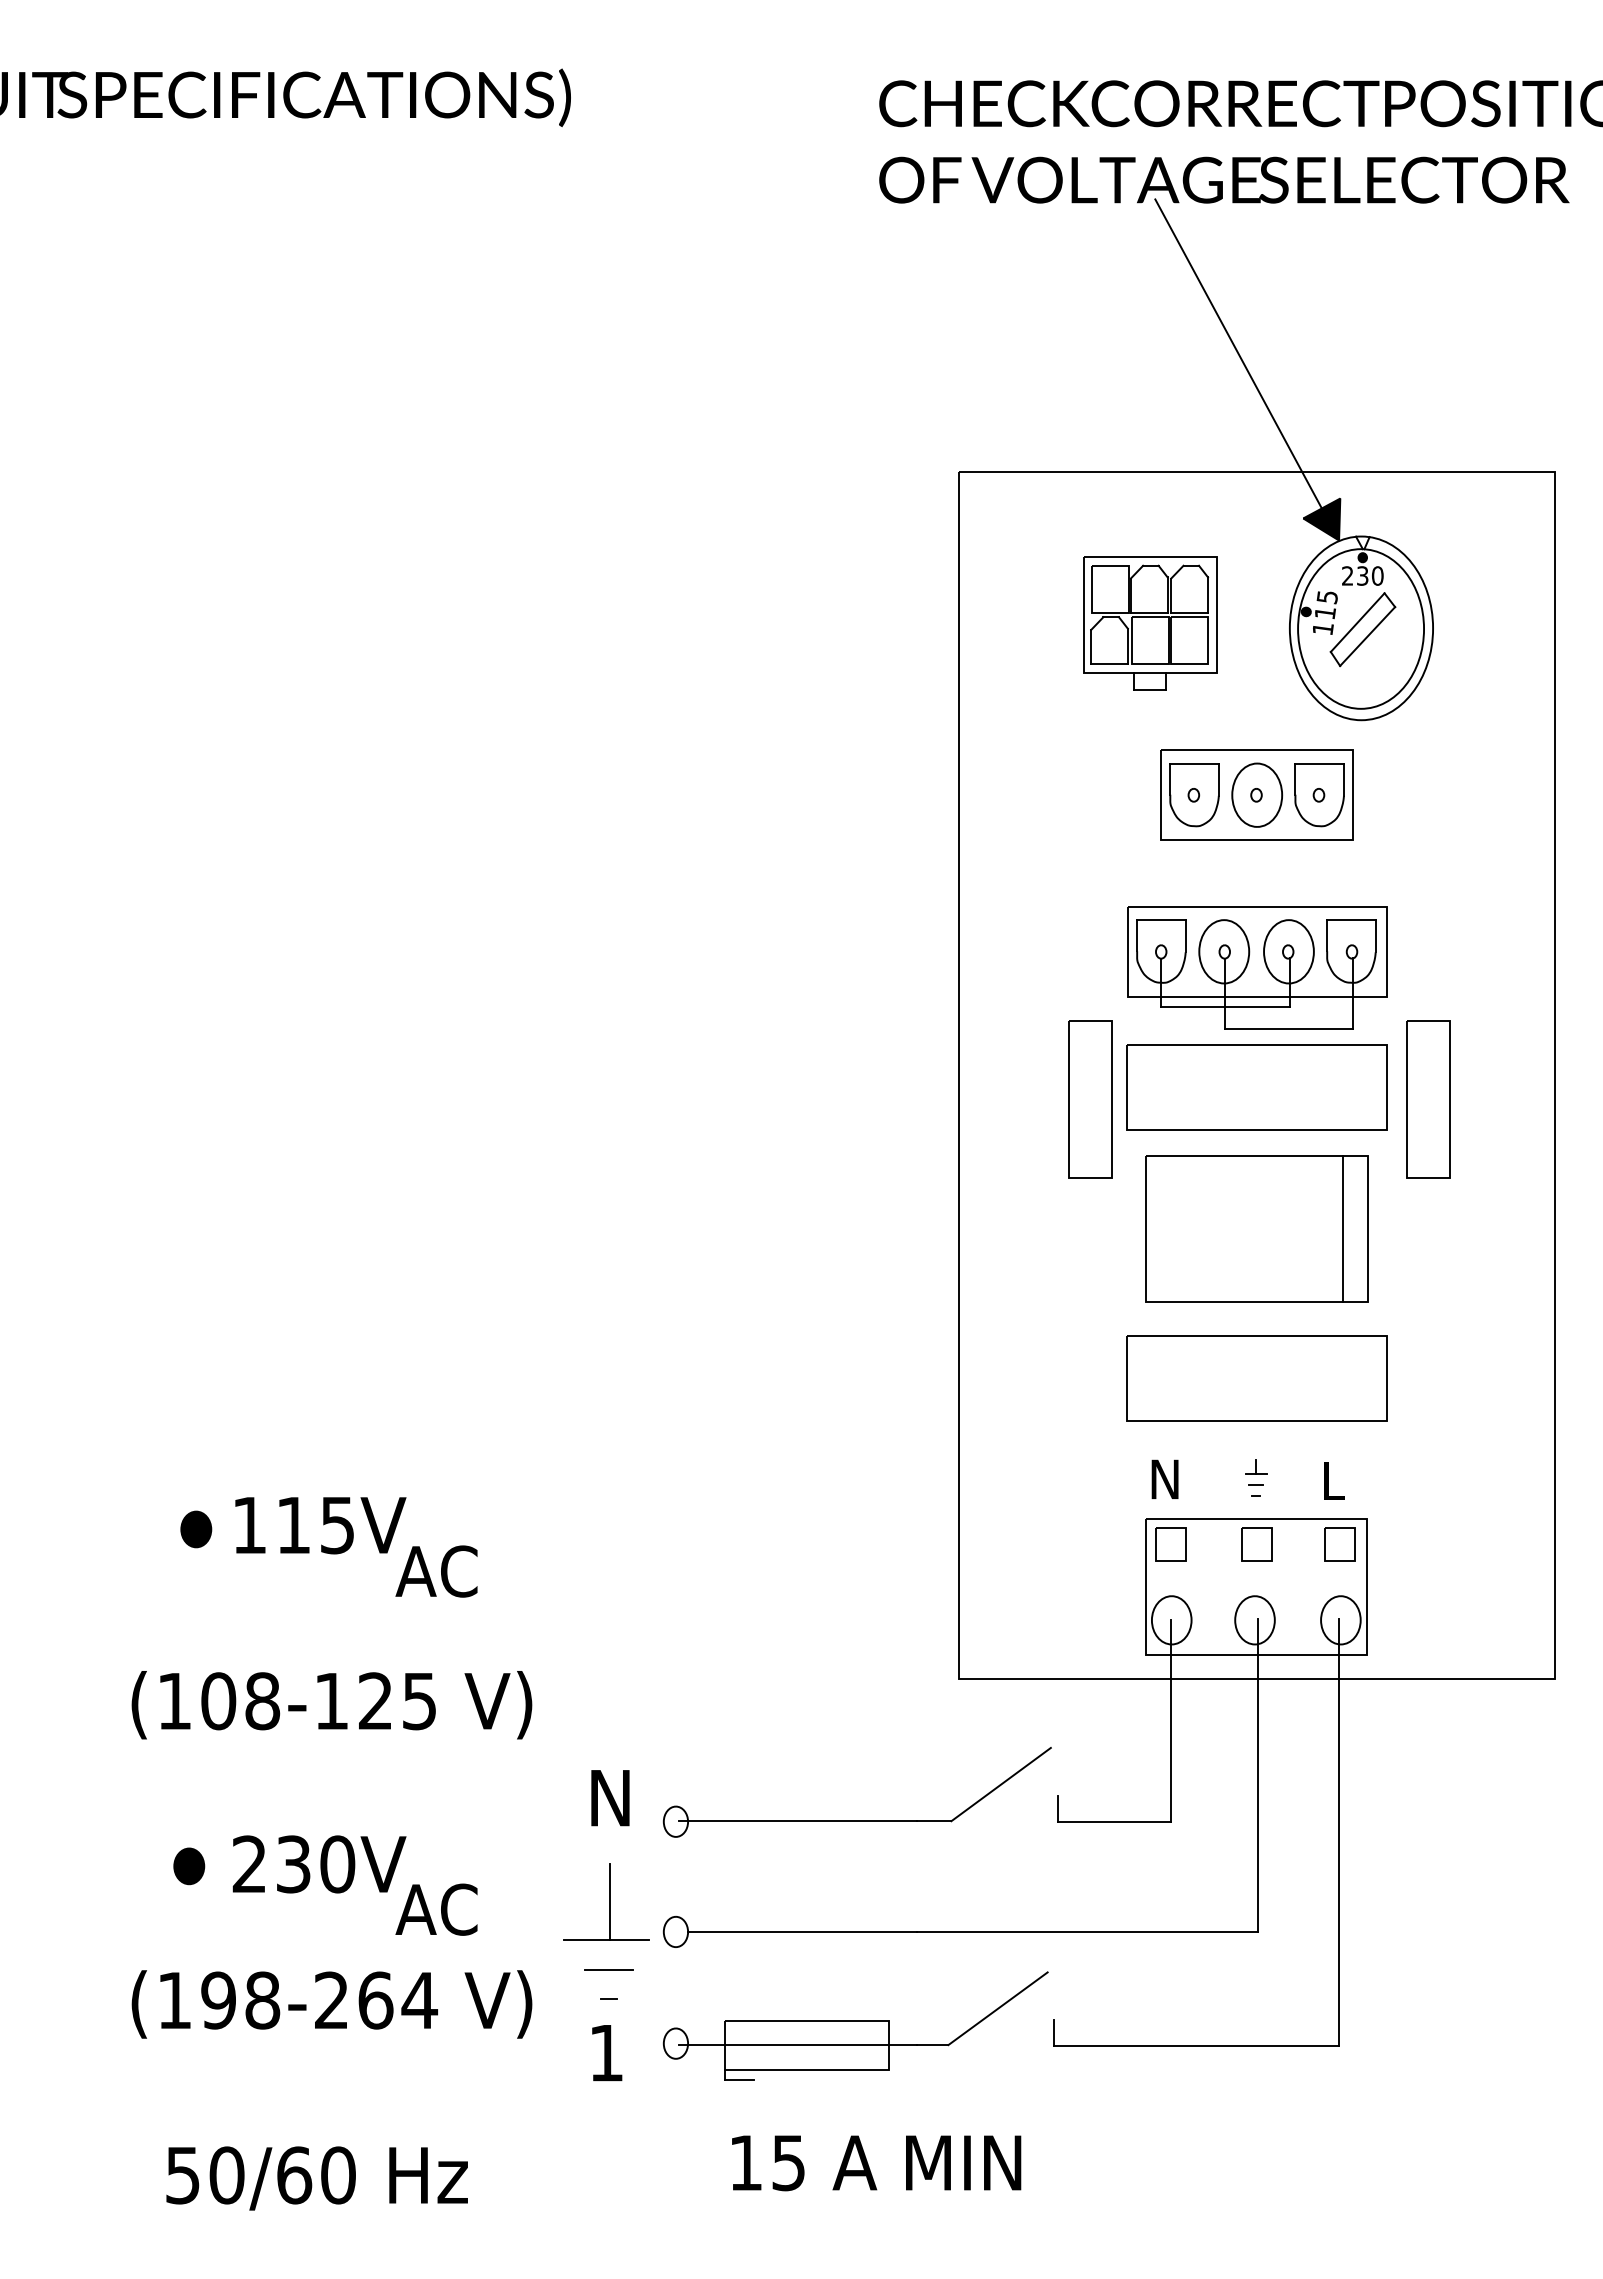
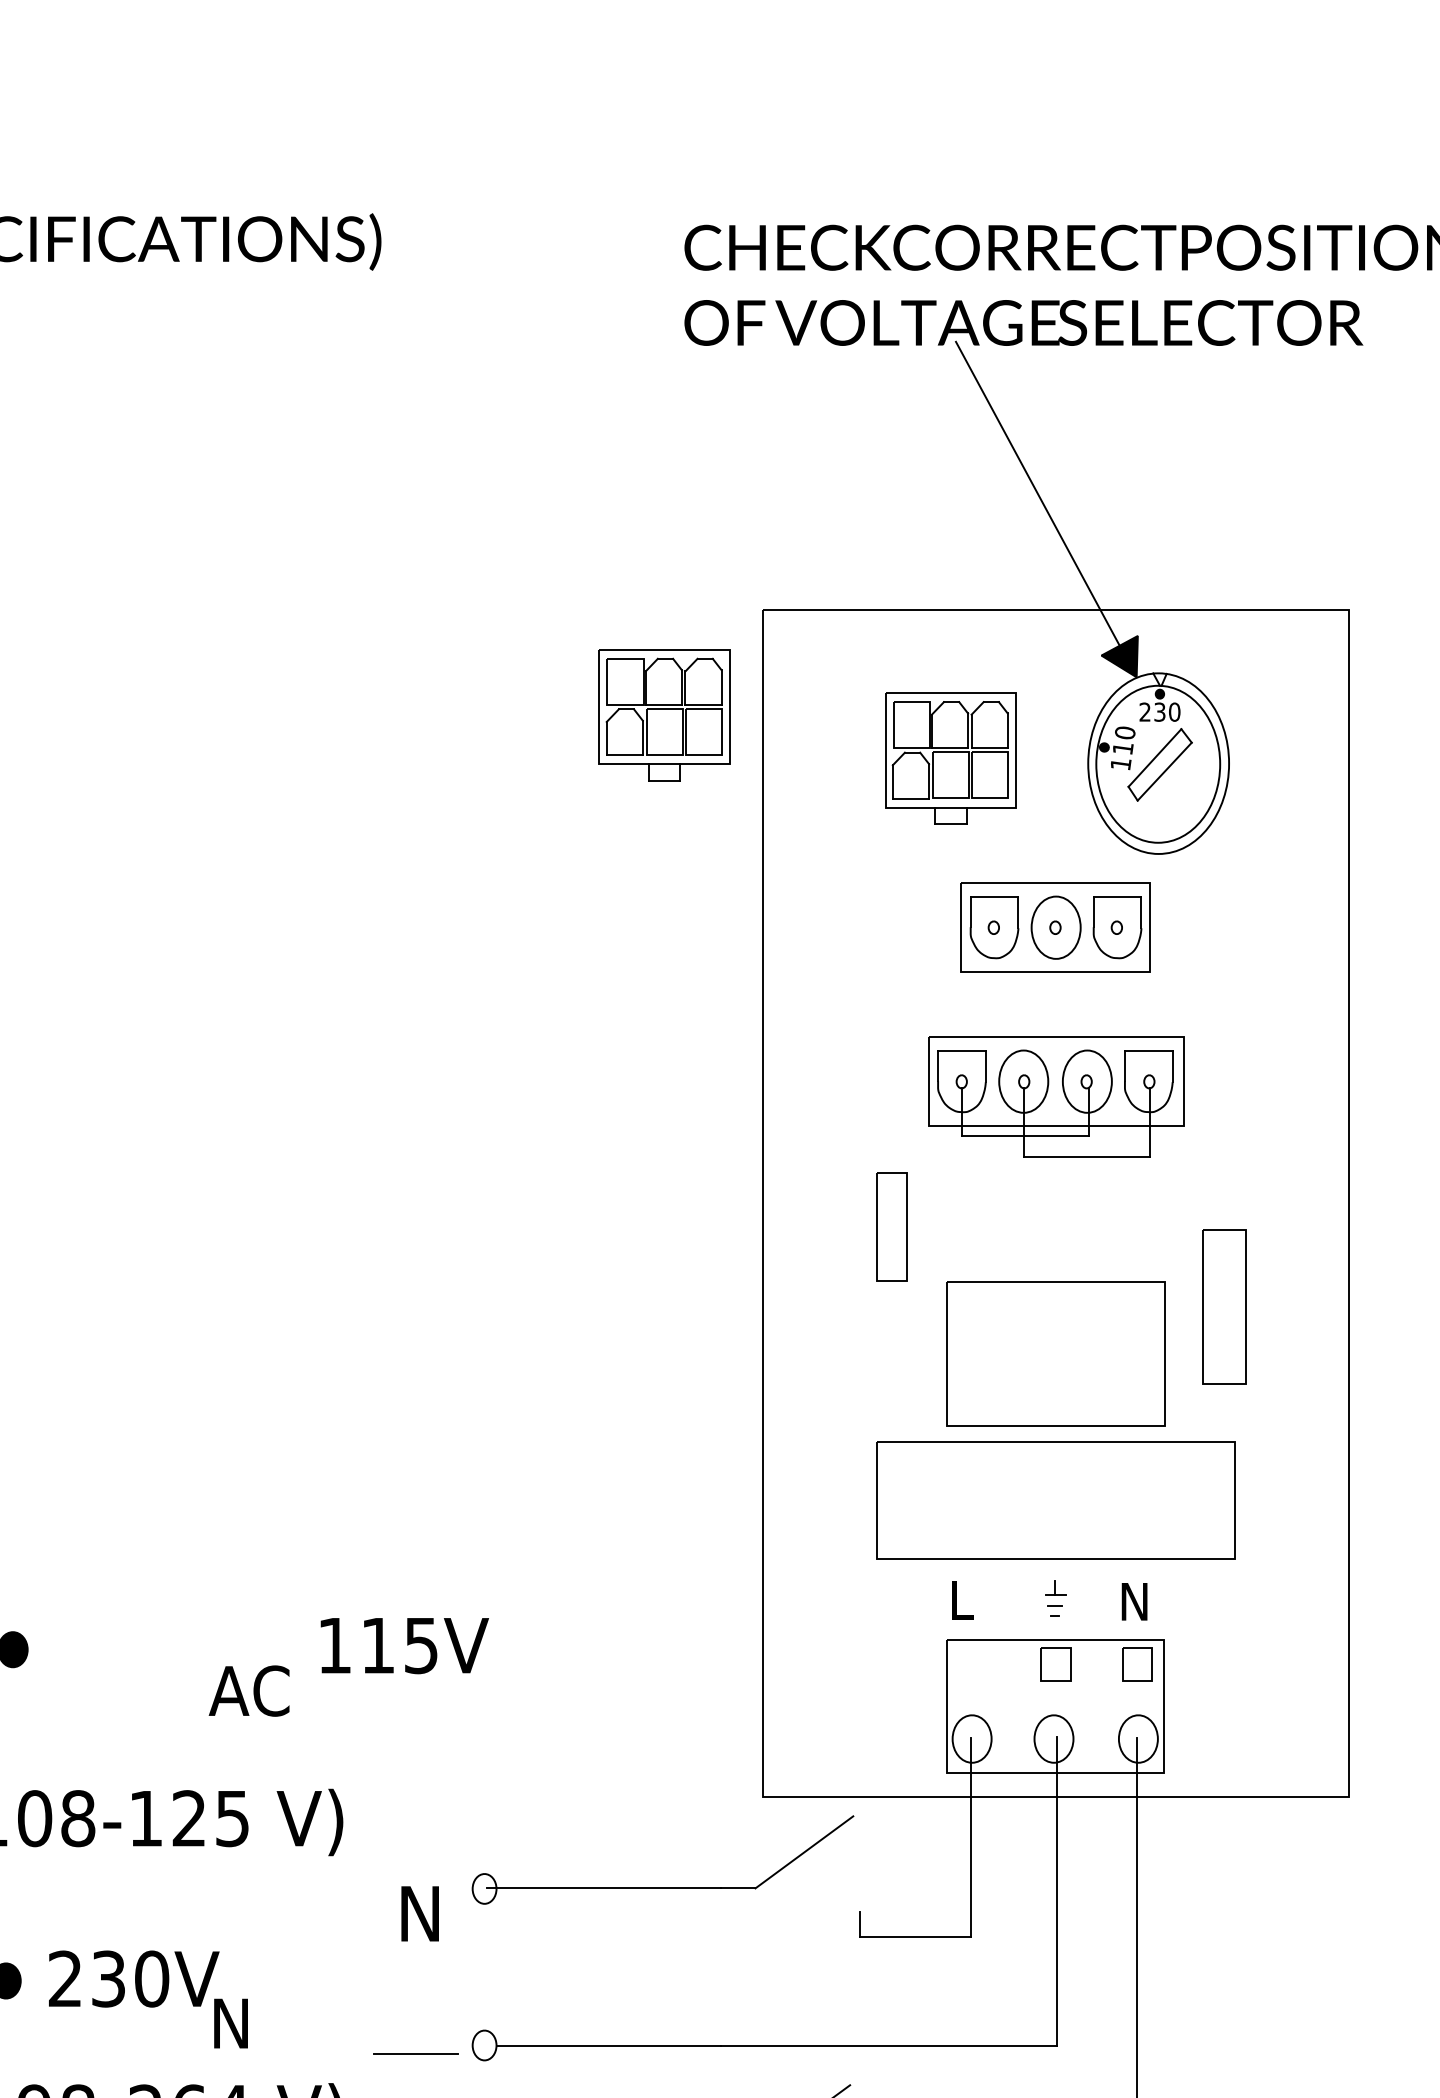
part: (859, 579) -> (665, 715), added
text: (1326, 597) -> (1124, 733), 115 -> 110
part: (1256, 1087) -> (1055, 1215), removed
part: (1090, 1099) -> (892, 1226), size x0.7
part: (1428, 1099) -> (1224, 1306), moved
line: (1342, 1228) -> (1140, 1353), removed
part: (1256, 1378) -> (1055, 1501), size x1.4
text: (1164, 1479) -> (964, 1600), N -> L
text: (1336, 1480) -> (1134, 1601), L -> N
text: (320, 1525) -> (404, 1645), moved
part: (1170, 1544) -> (970, 1664), removed
part: (856, 1820) -> (662, 1887), moved
line: (609, 1902) -> (419, 2016), removed
text: (436, 1909) -> (249, 2023), AC -> N
line: (608, 1969) -> (418, 2082), removed

